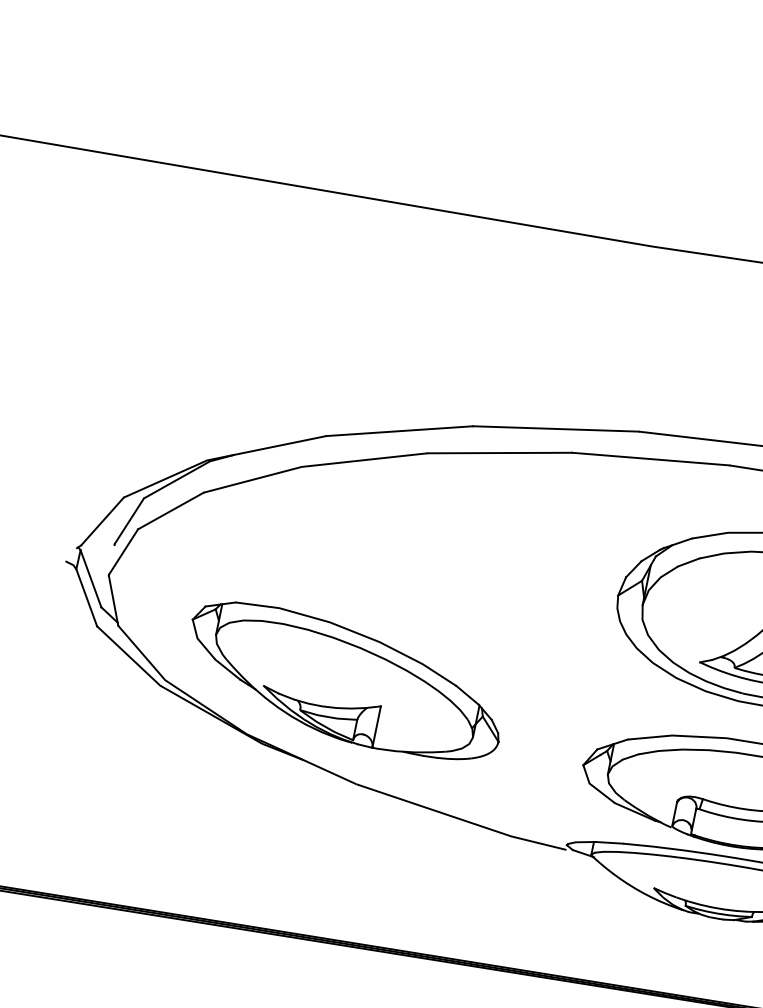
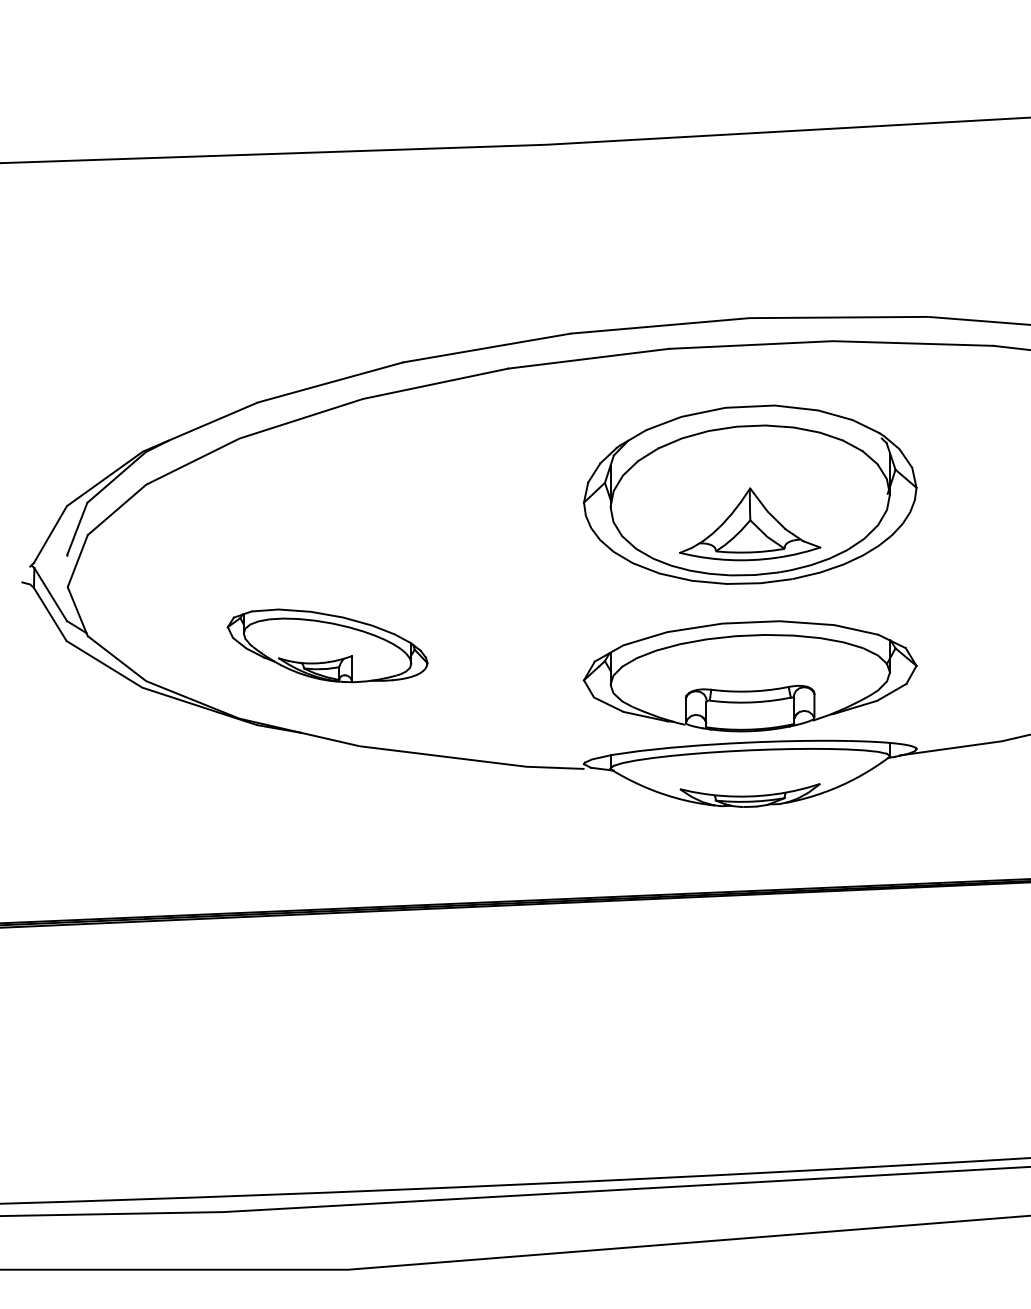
part: (345, 681) -> (327, 645), size x0.6

